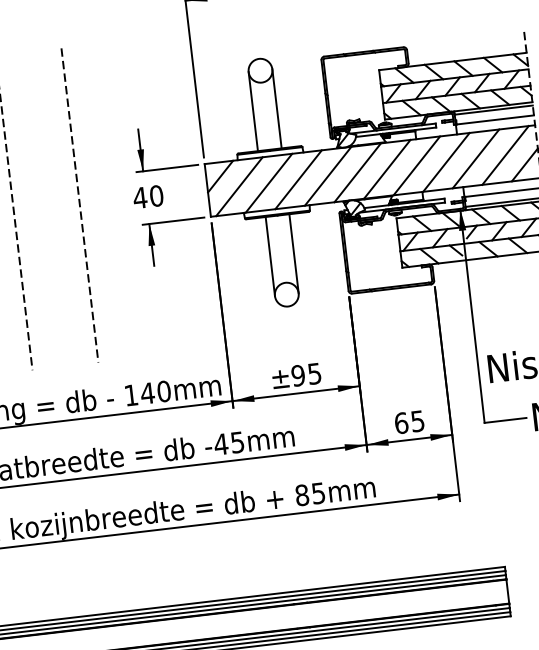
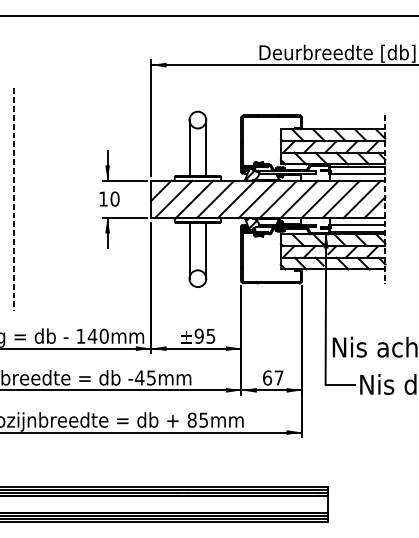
text: (140, 197) -> (103, 198), 40 -> 10
line: (79, 205) -> (60, 199), removed
text: (416, 420) -> (278, 377), 65 -> 67

